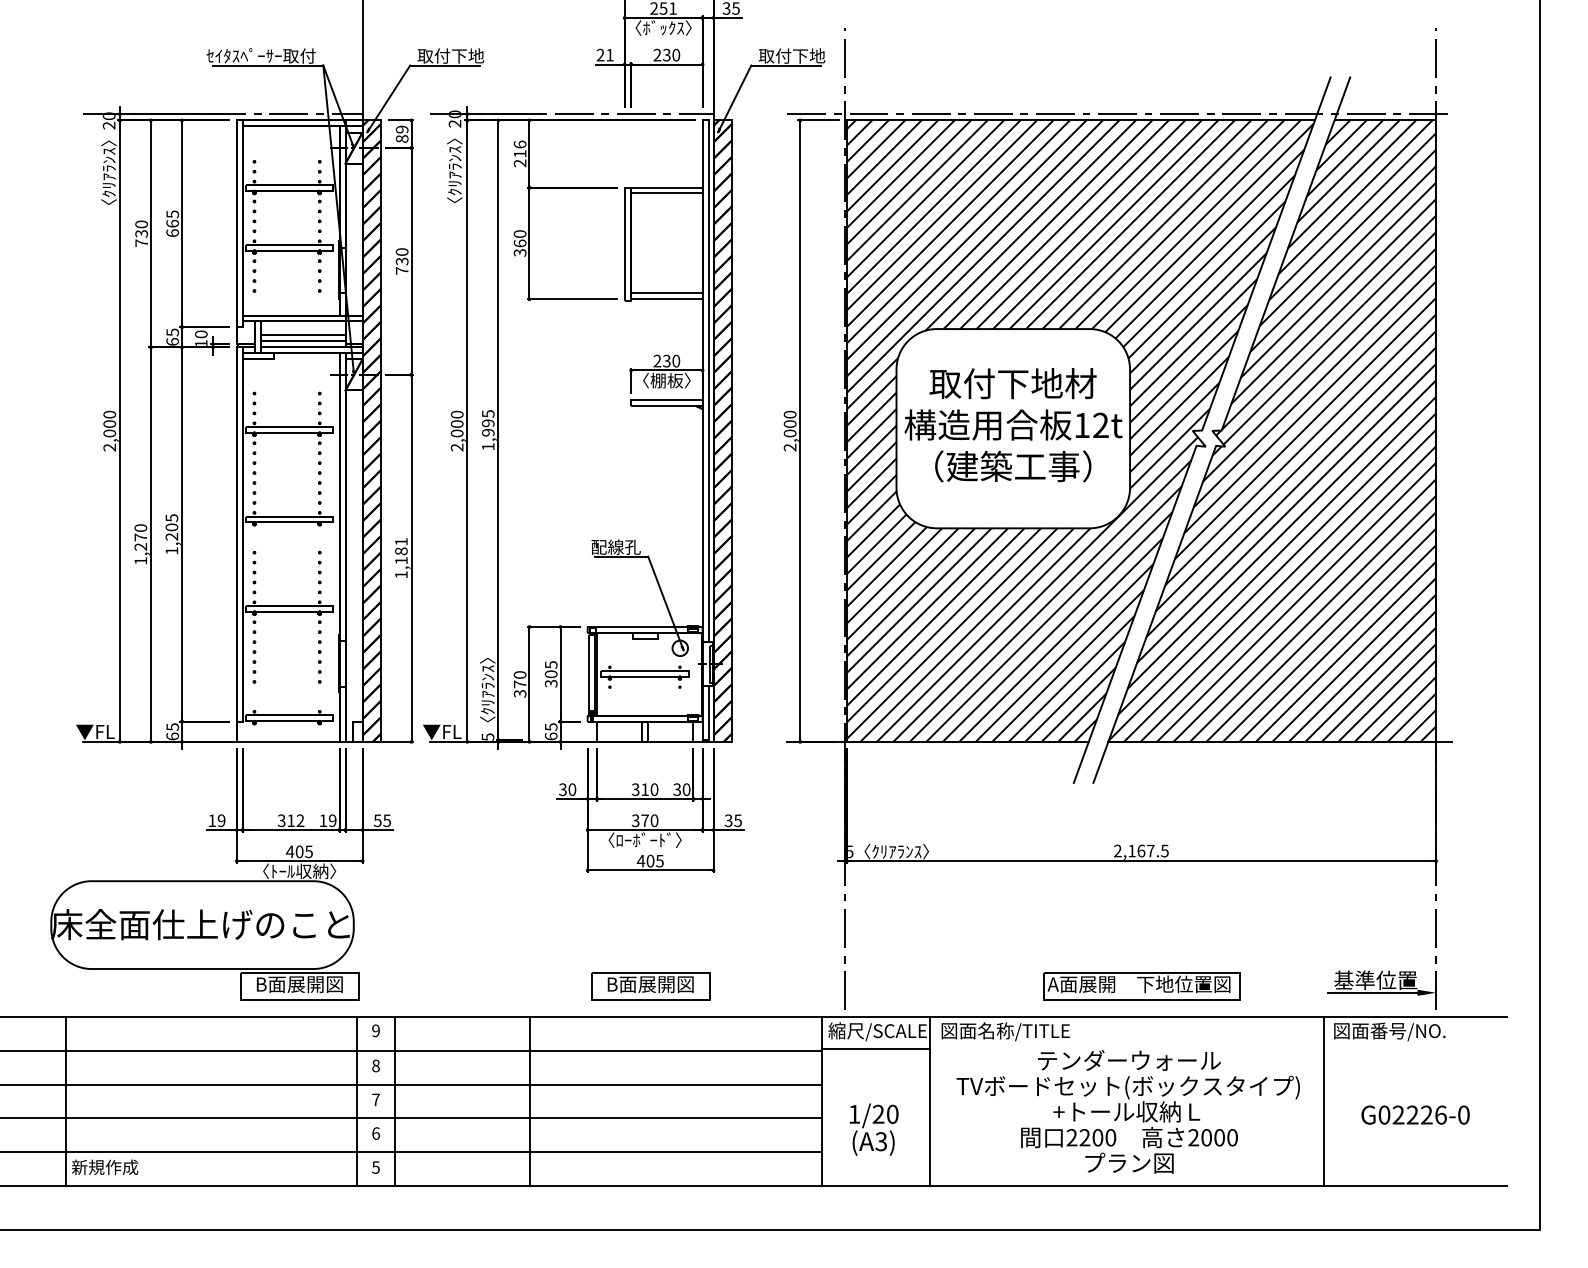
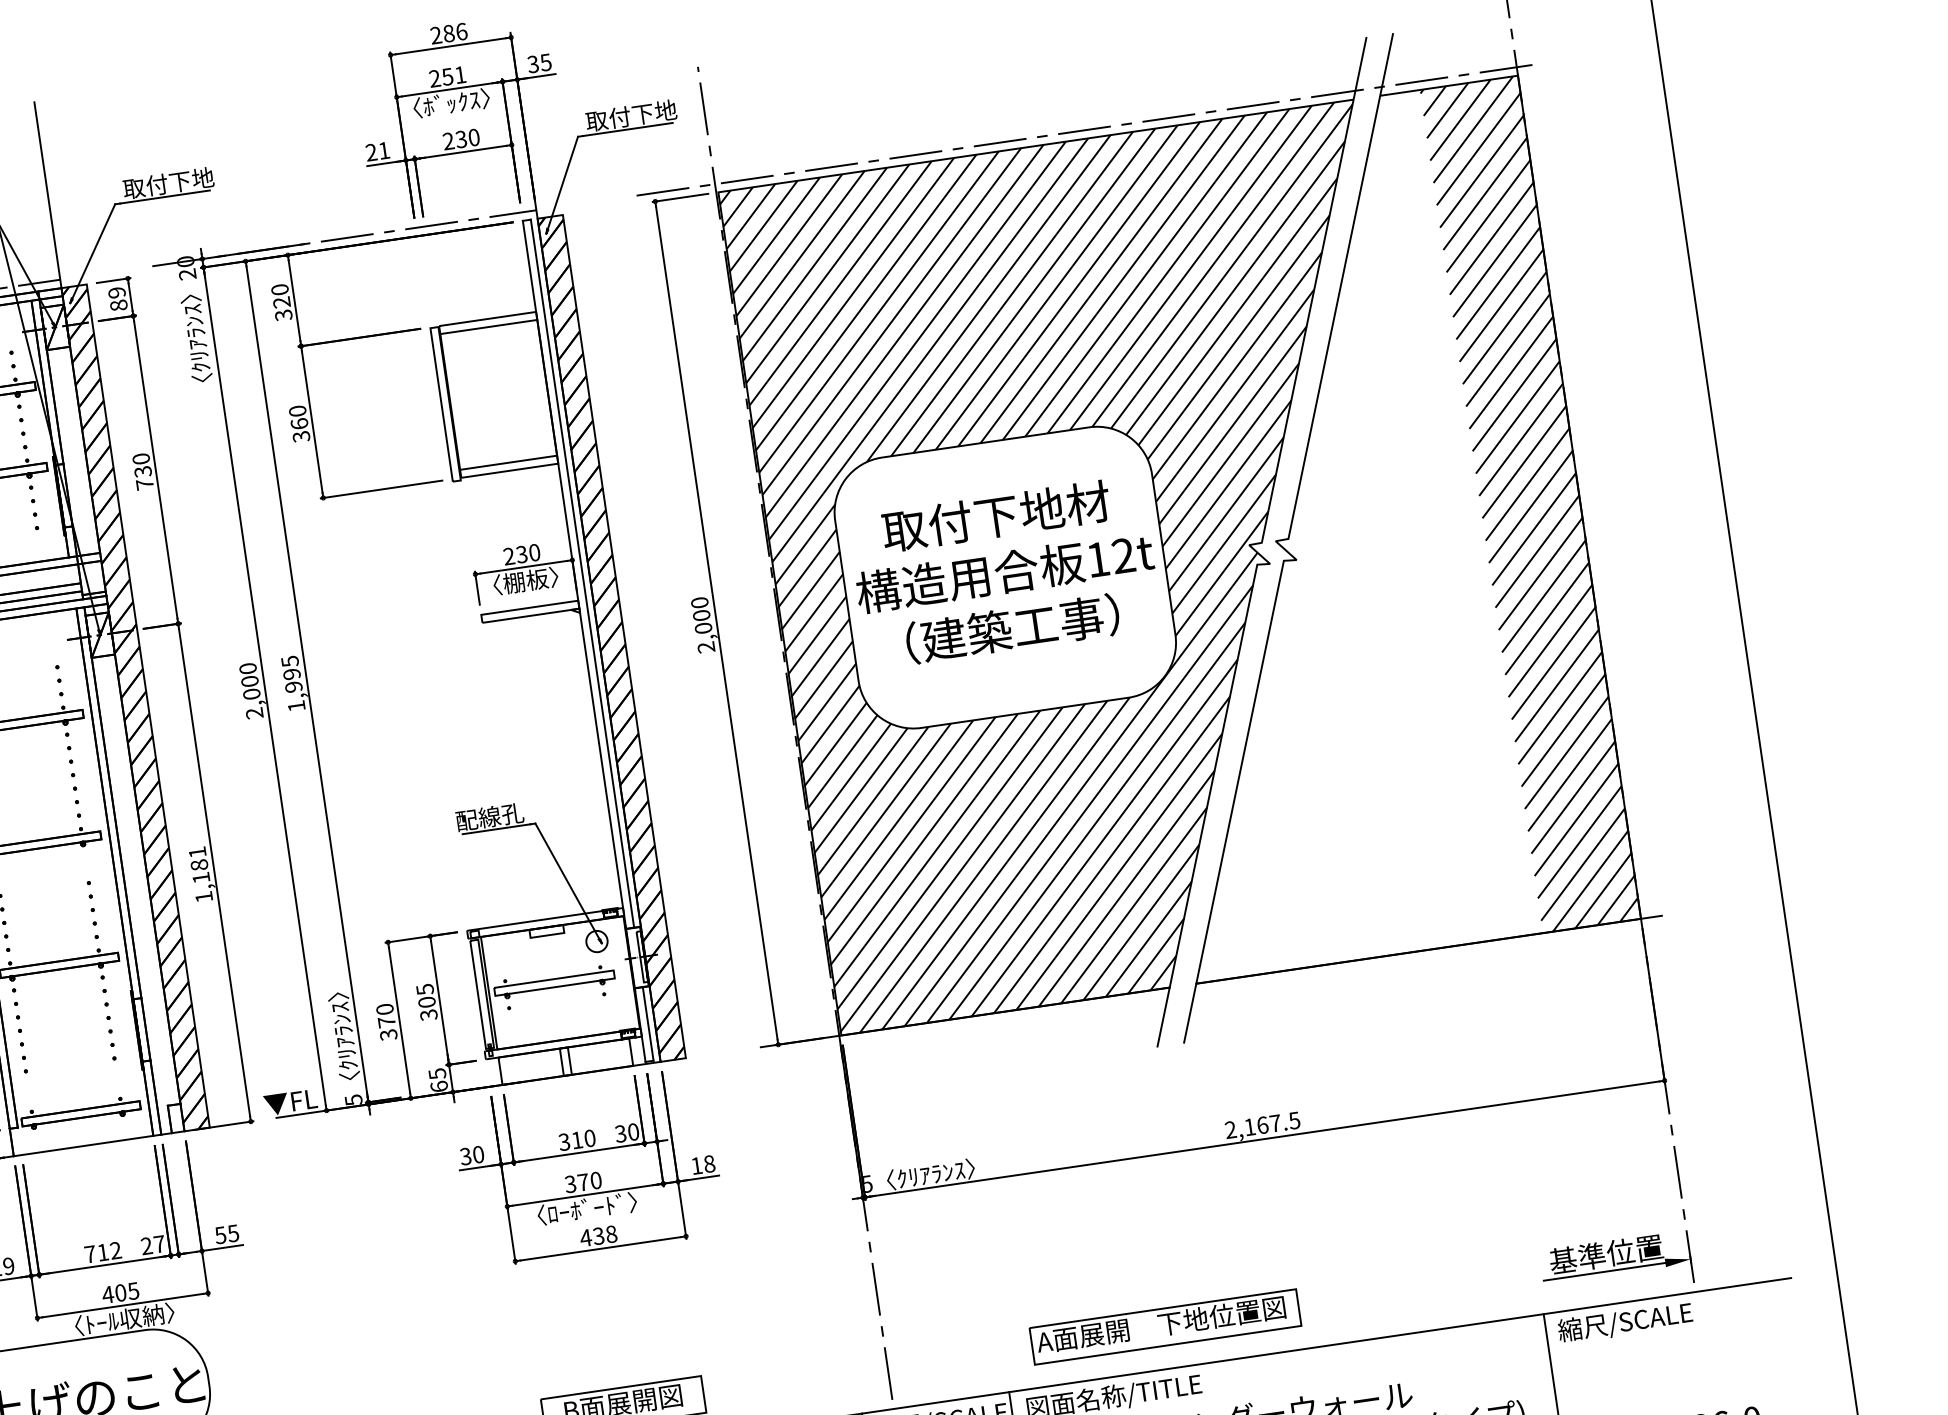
text: (519, 153) -> (280, 302), 216 -> 320
hatch: (1235, 430) -> (1307, 536), removed
text: (281, 820) -> (90, 1254), 312 -> 712
text: (327, 820) -> (152, 1244), 19 -> 27
text: (732, 820) -> (701, 1164), 35 -> 18
text: (654, 860) -> (604, 1234), 405 -> 438
part: (1141, 986) -> (1164, 1327), moved
text: (1389, 1031) -> (1635, 1321), 図面番号/NO. -> 縮尺/SCALE

